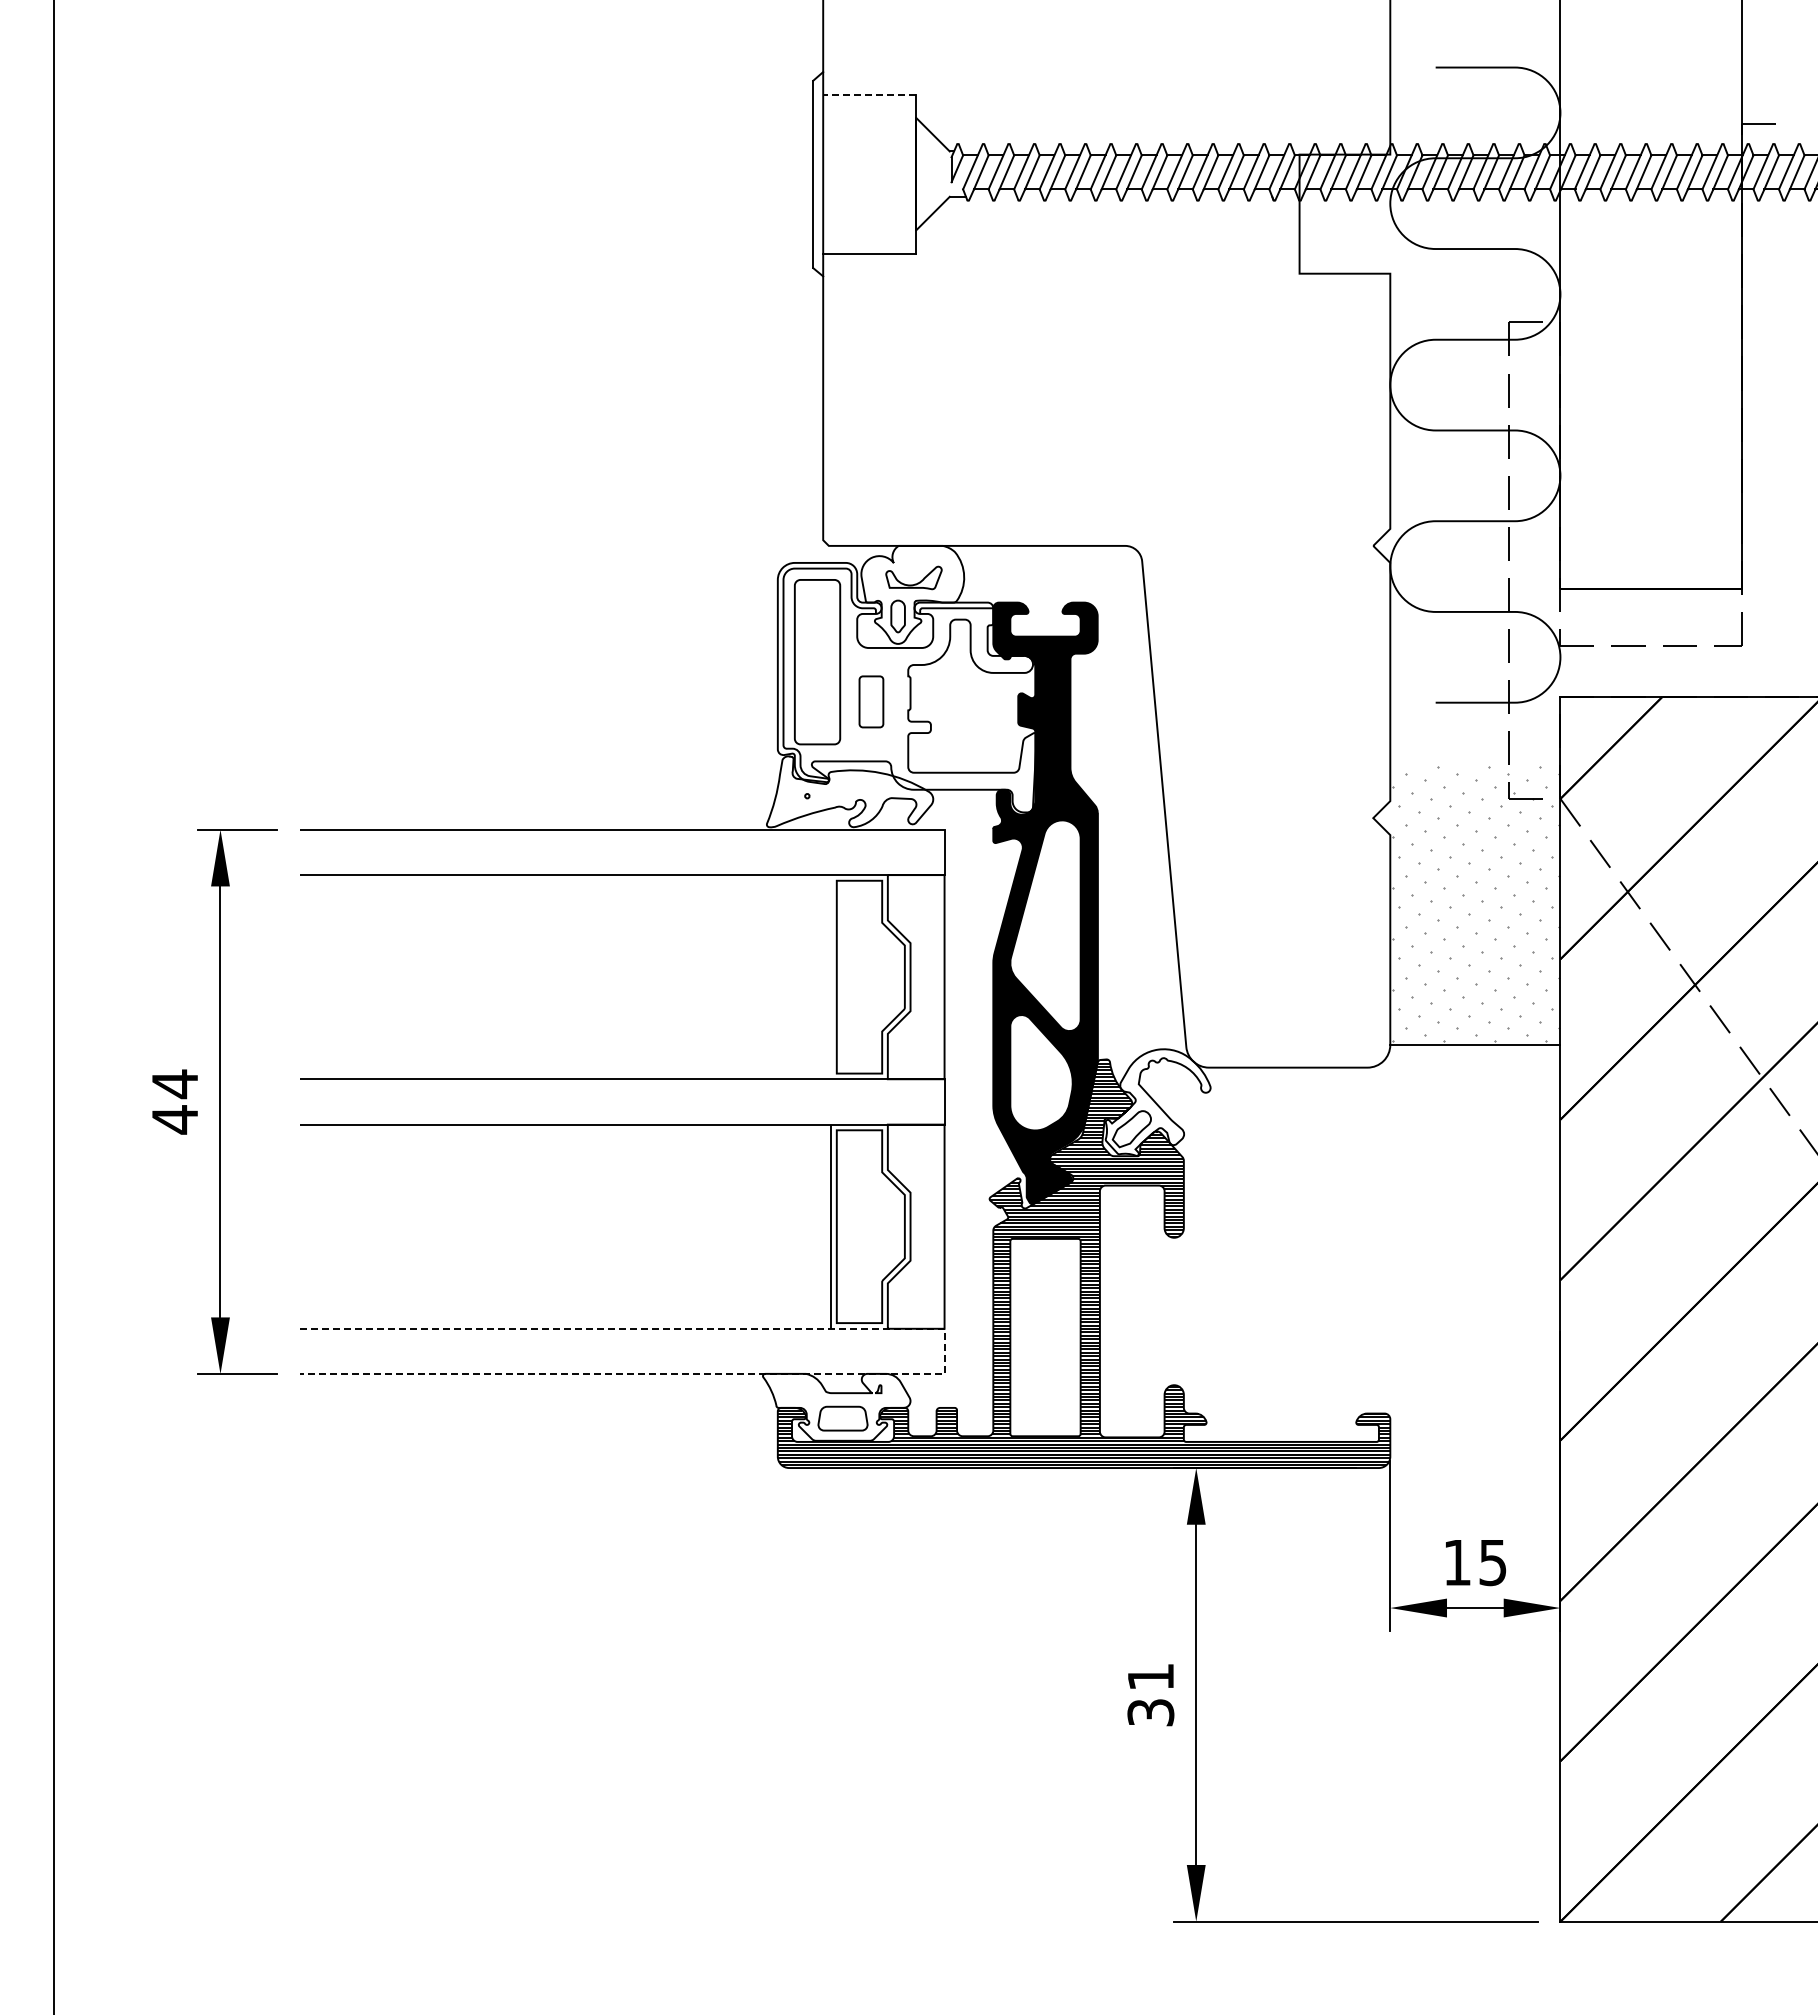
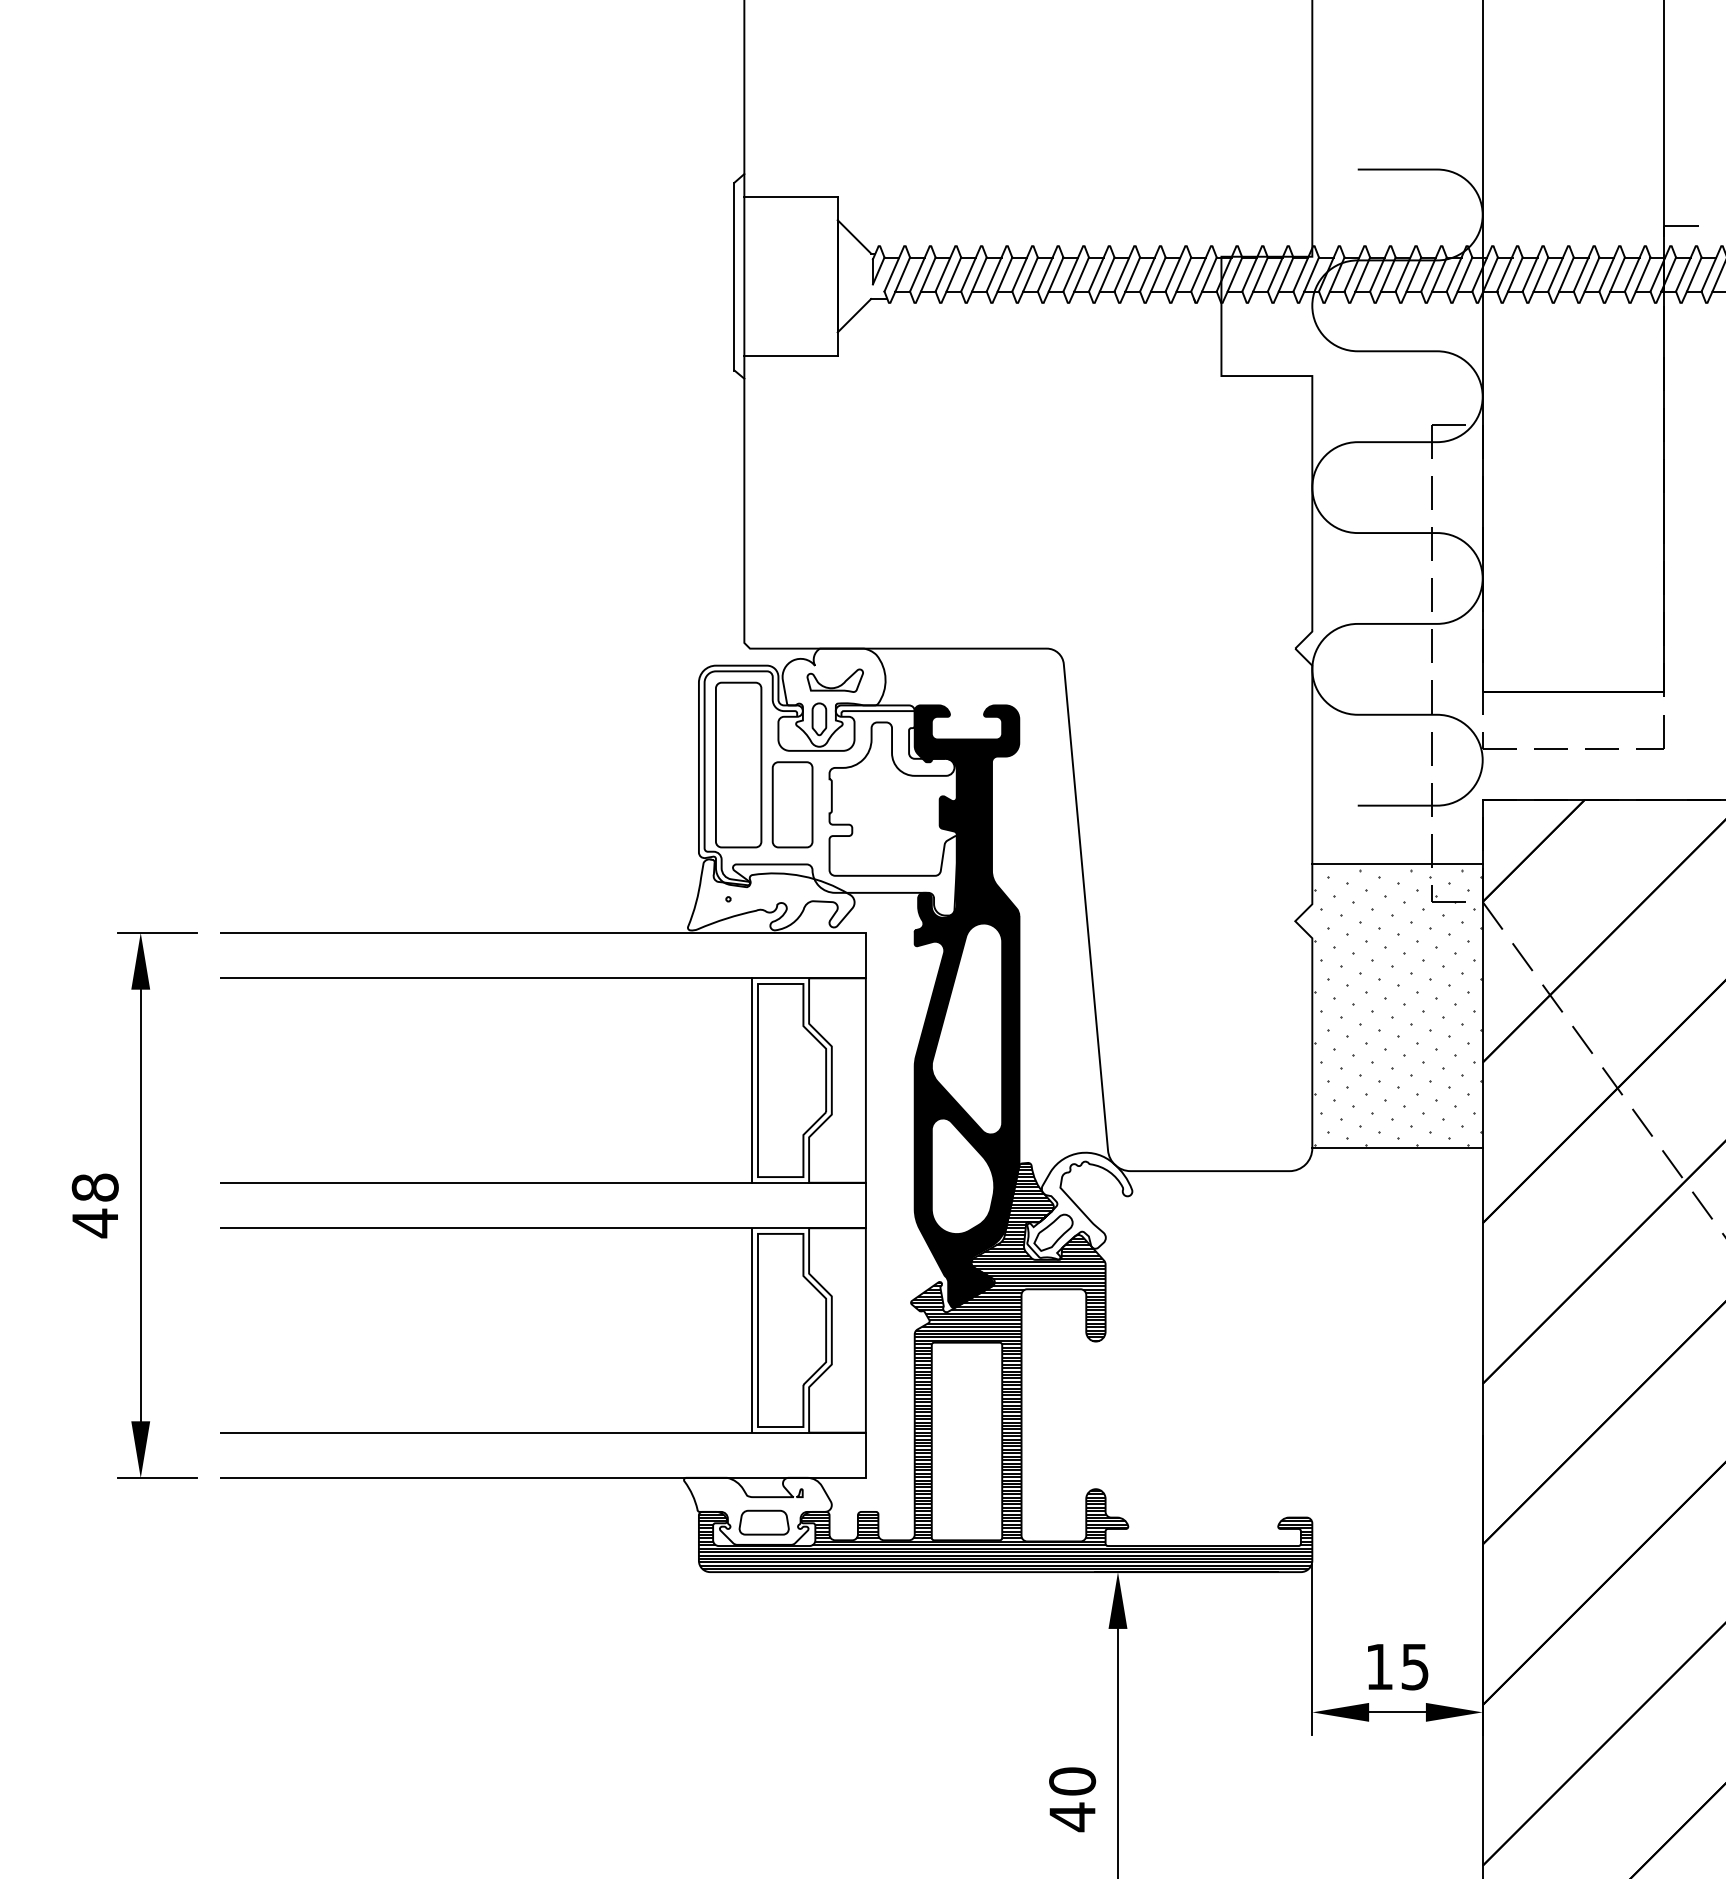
line: (869, 94) -> (790, 196), dashed -> solid
part: (871, 701) -> (792, 804), size x1.67
line: (1475, 761) -> (1397, 864), added
hatch: (1475, 904) -> (1397, 1007), added
line: (831, 977) -> (752, 1080), added
text: (174, 1084) -> (94, 1188), 44 -> 48
line: (944, 1351) -> (865, 1455), dashed -> solid
text: (1150, 1695) -> (1072, 1799), 31 -> 40

